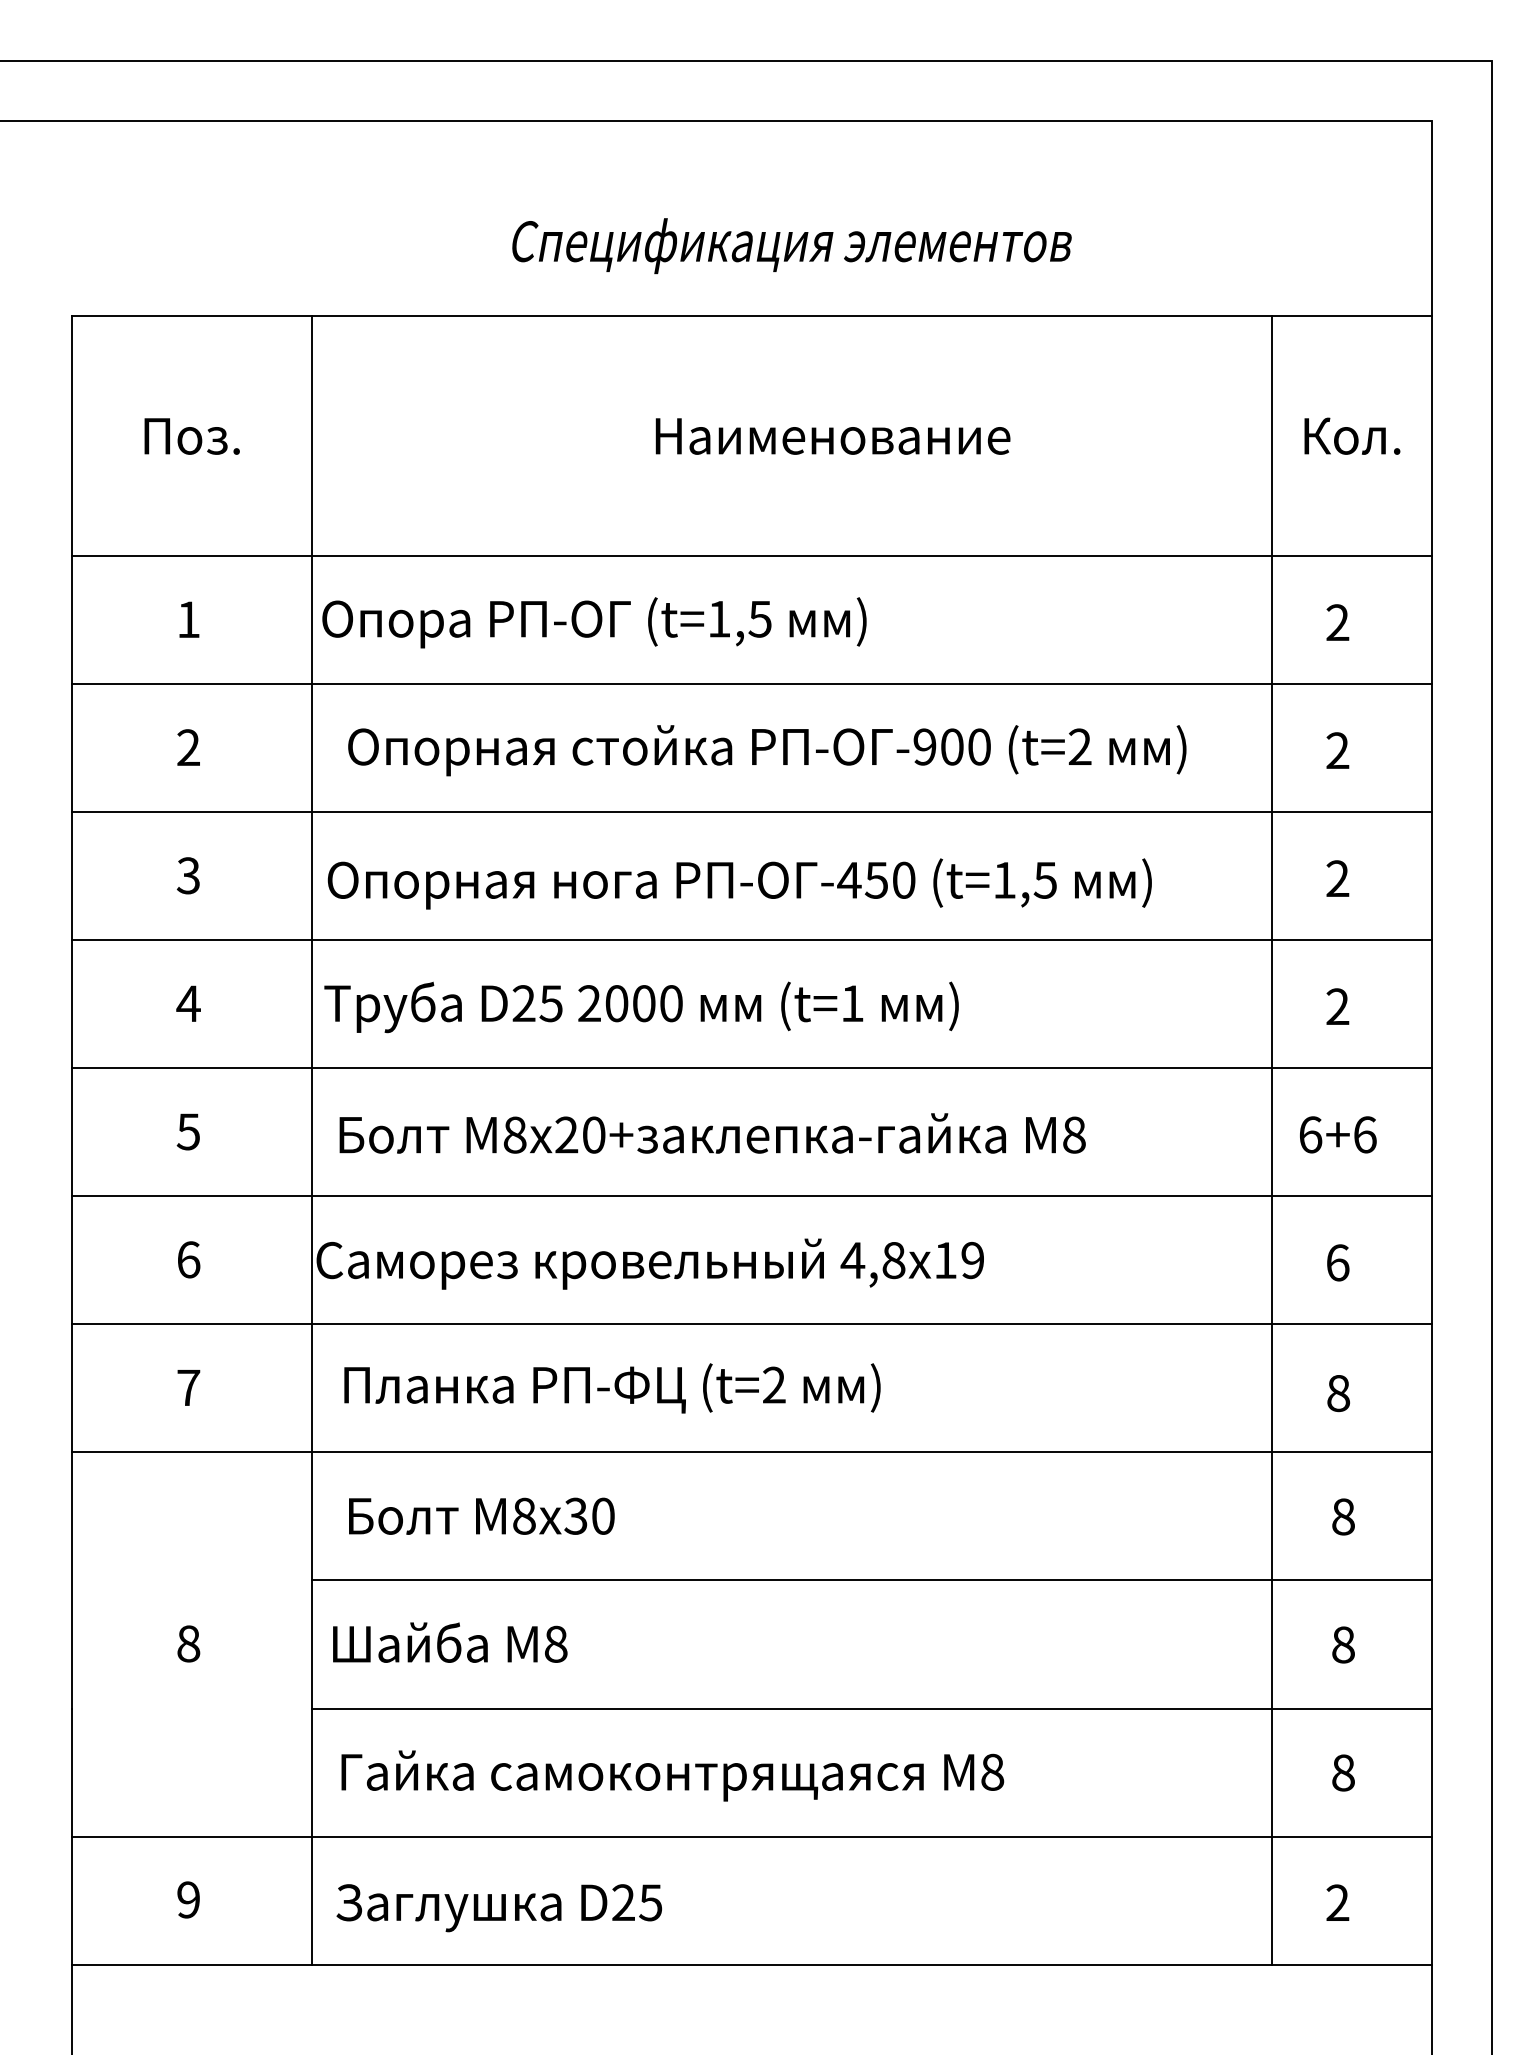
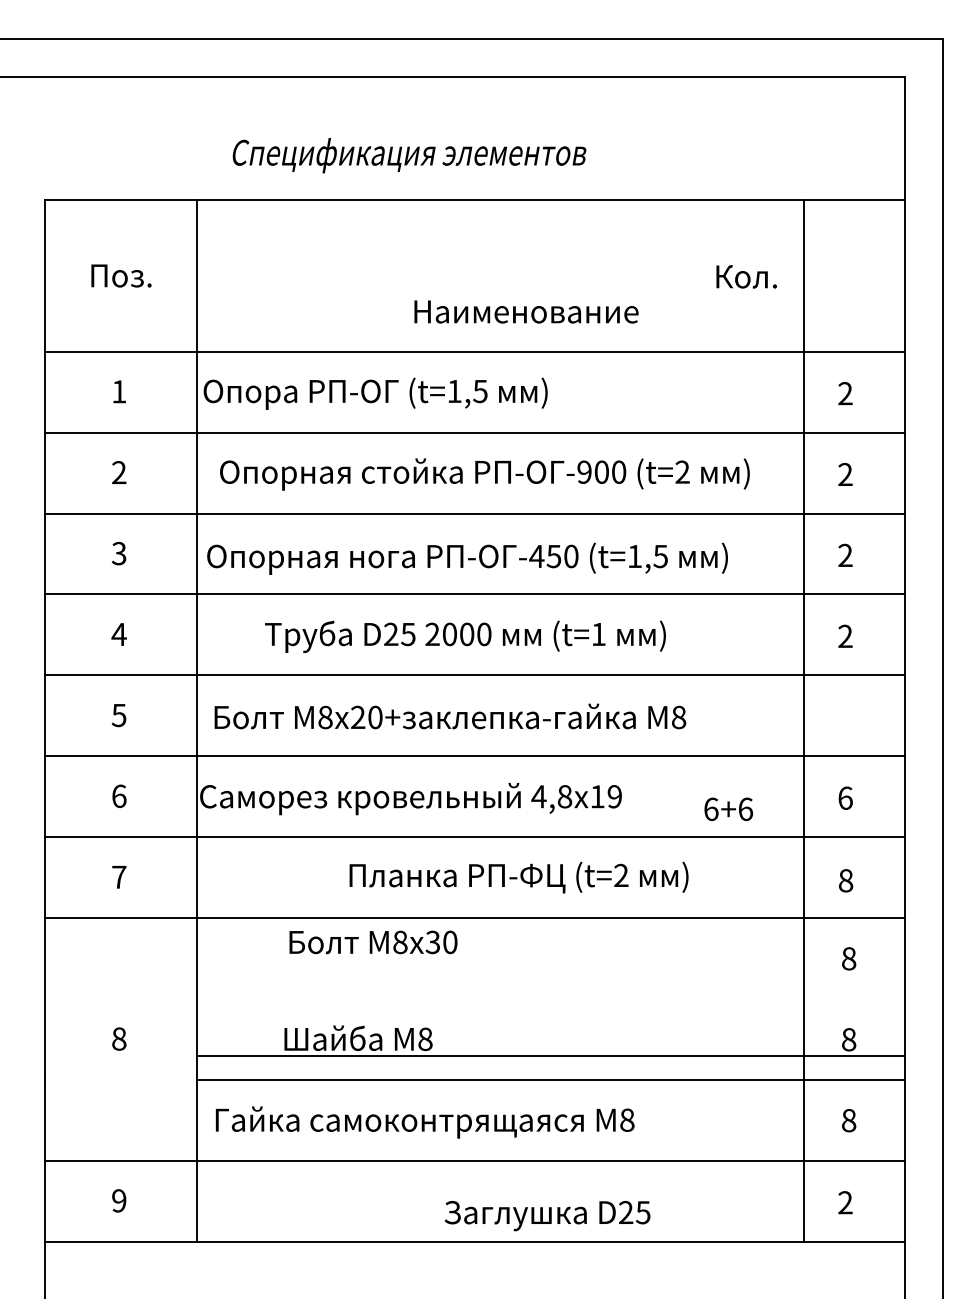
text: (791, 245) -> (409, 155), moved
text: (833, 435) -> (526, 311), moved
text: (1352, 435) -> (746, 276), moved
text: (641, 1006) -> (465, 636), moved
text: (1337, 1135) -> (728, 809), moved
text: (611, 1388) -> (518, 877), moved
text: (481, 1516) -> (373, 942), moved
line: (871, 1579) -> (550, 1055), moved
text: (450, 1641) -> (358, 1037), moved
text: (499, 1908) -> (547, 1216), moved

